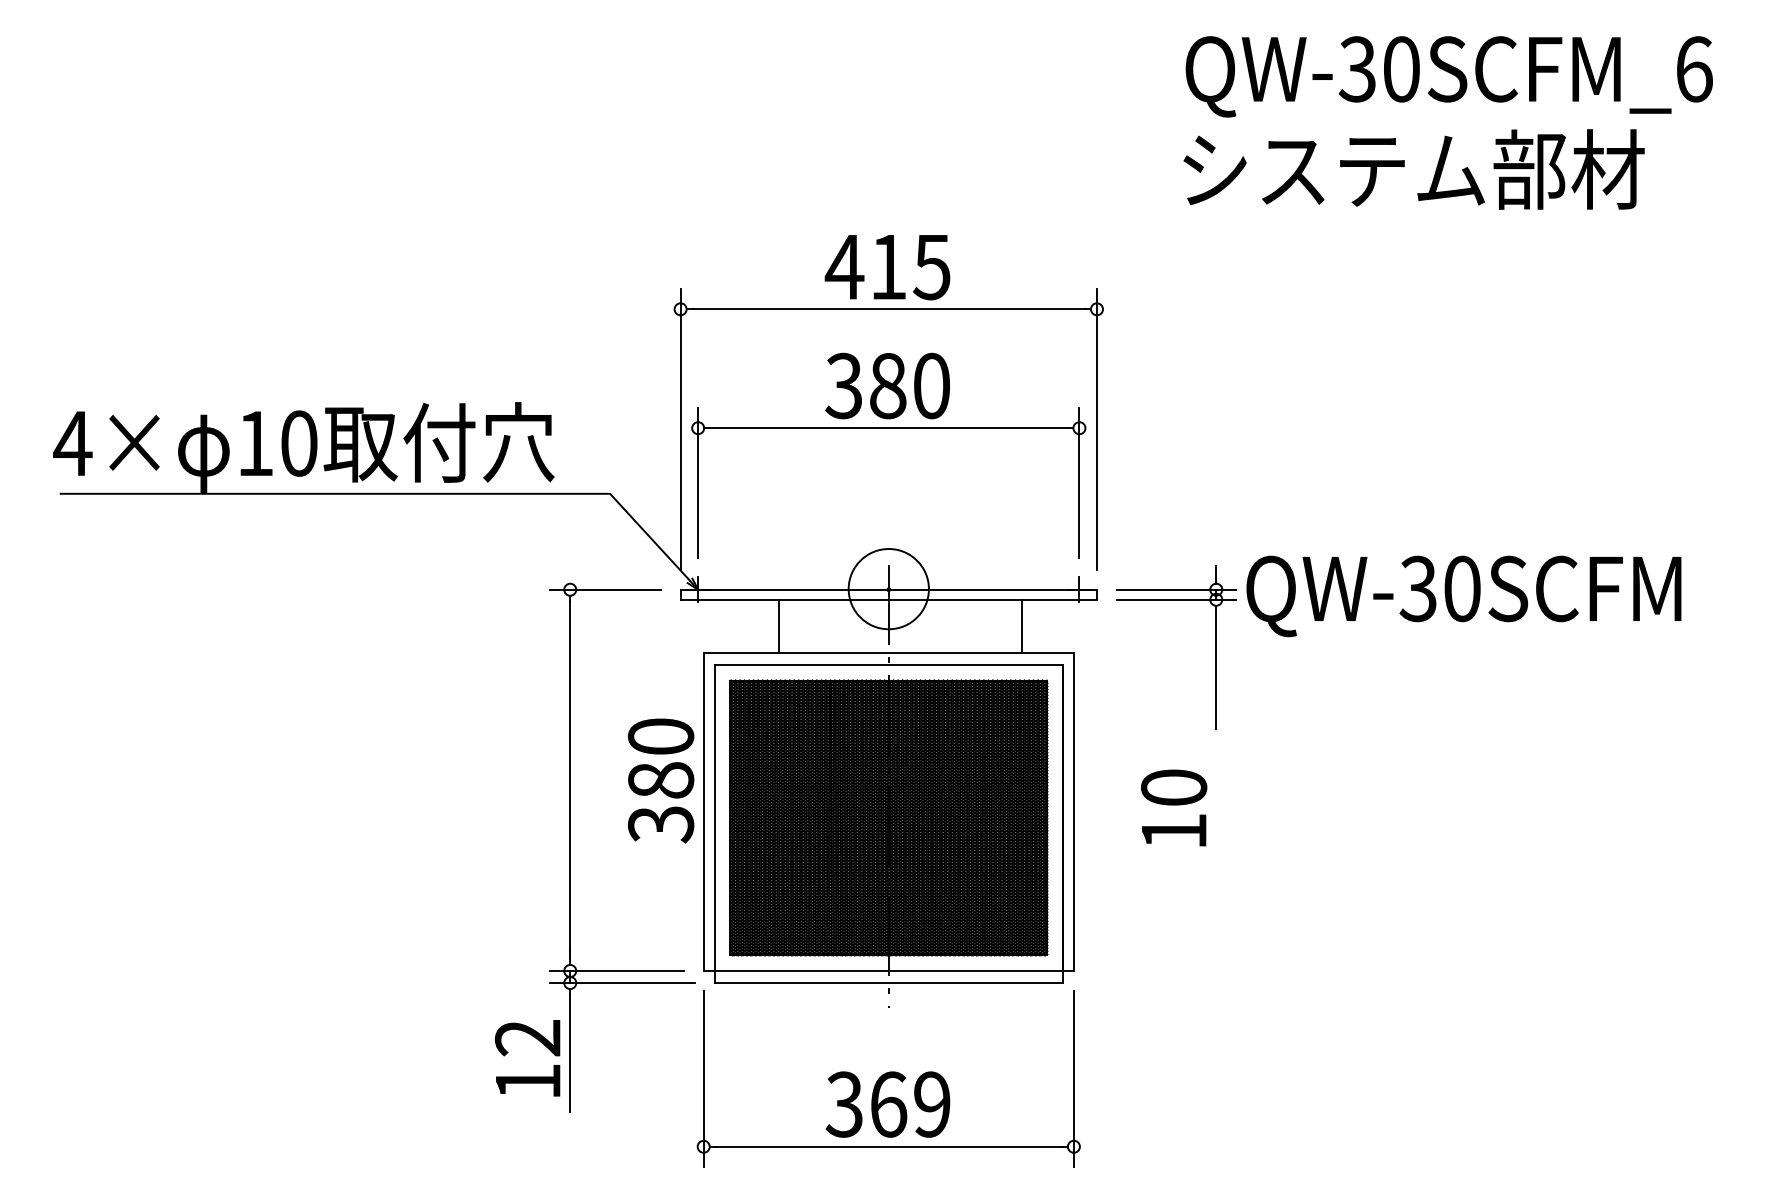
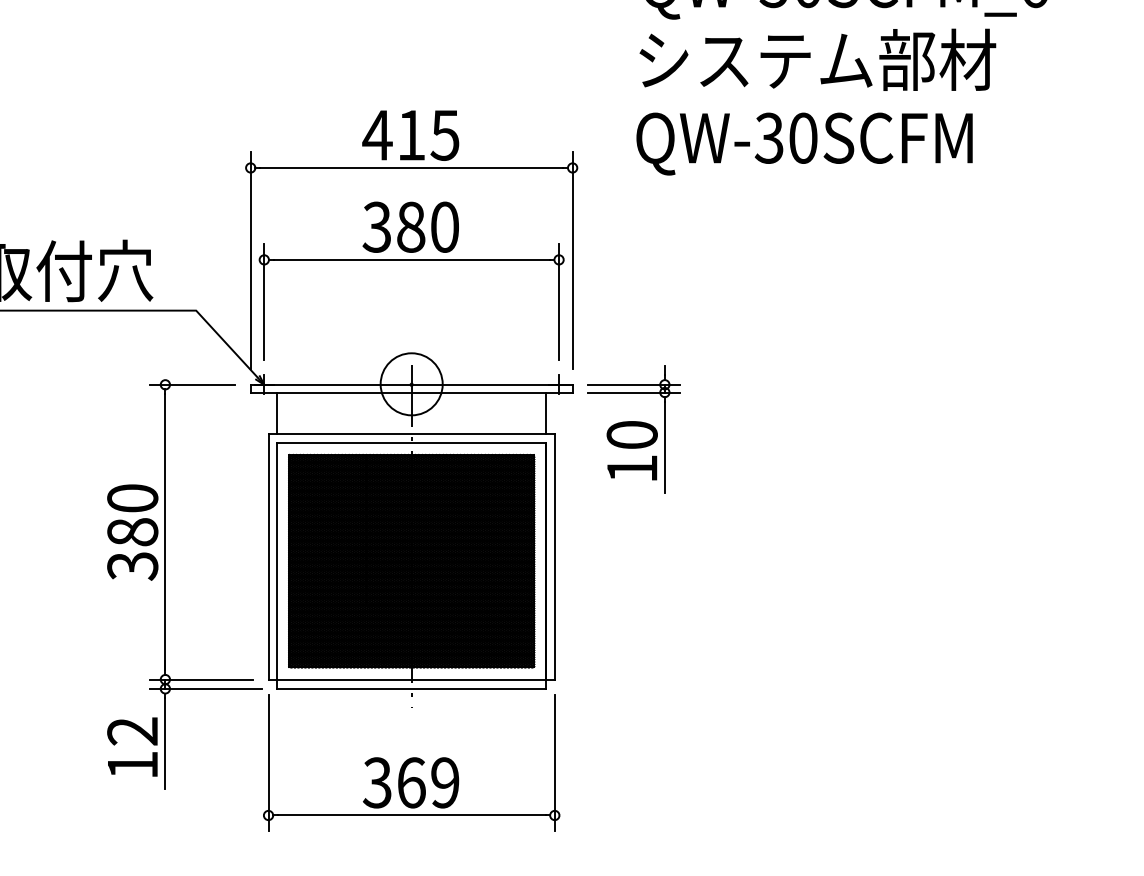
text: (1463, 596) -> (804, 144), moved
line: (778, 625) -> (276, 412), moved
line: (1021, 625) -> (545, 412), moved
text: (661, 780) -> (133, 532), moved
text: (1174, 807) -> (632, 450), moved

